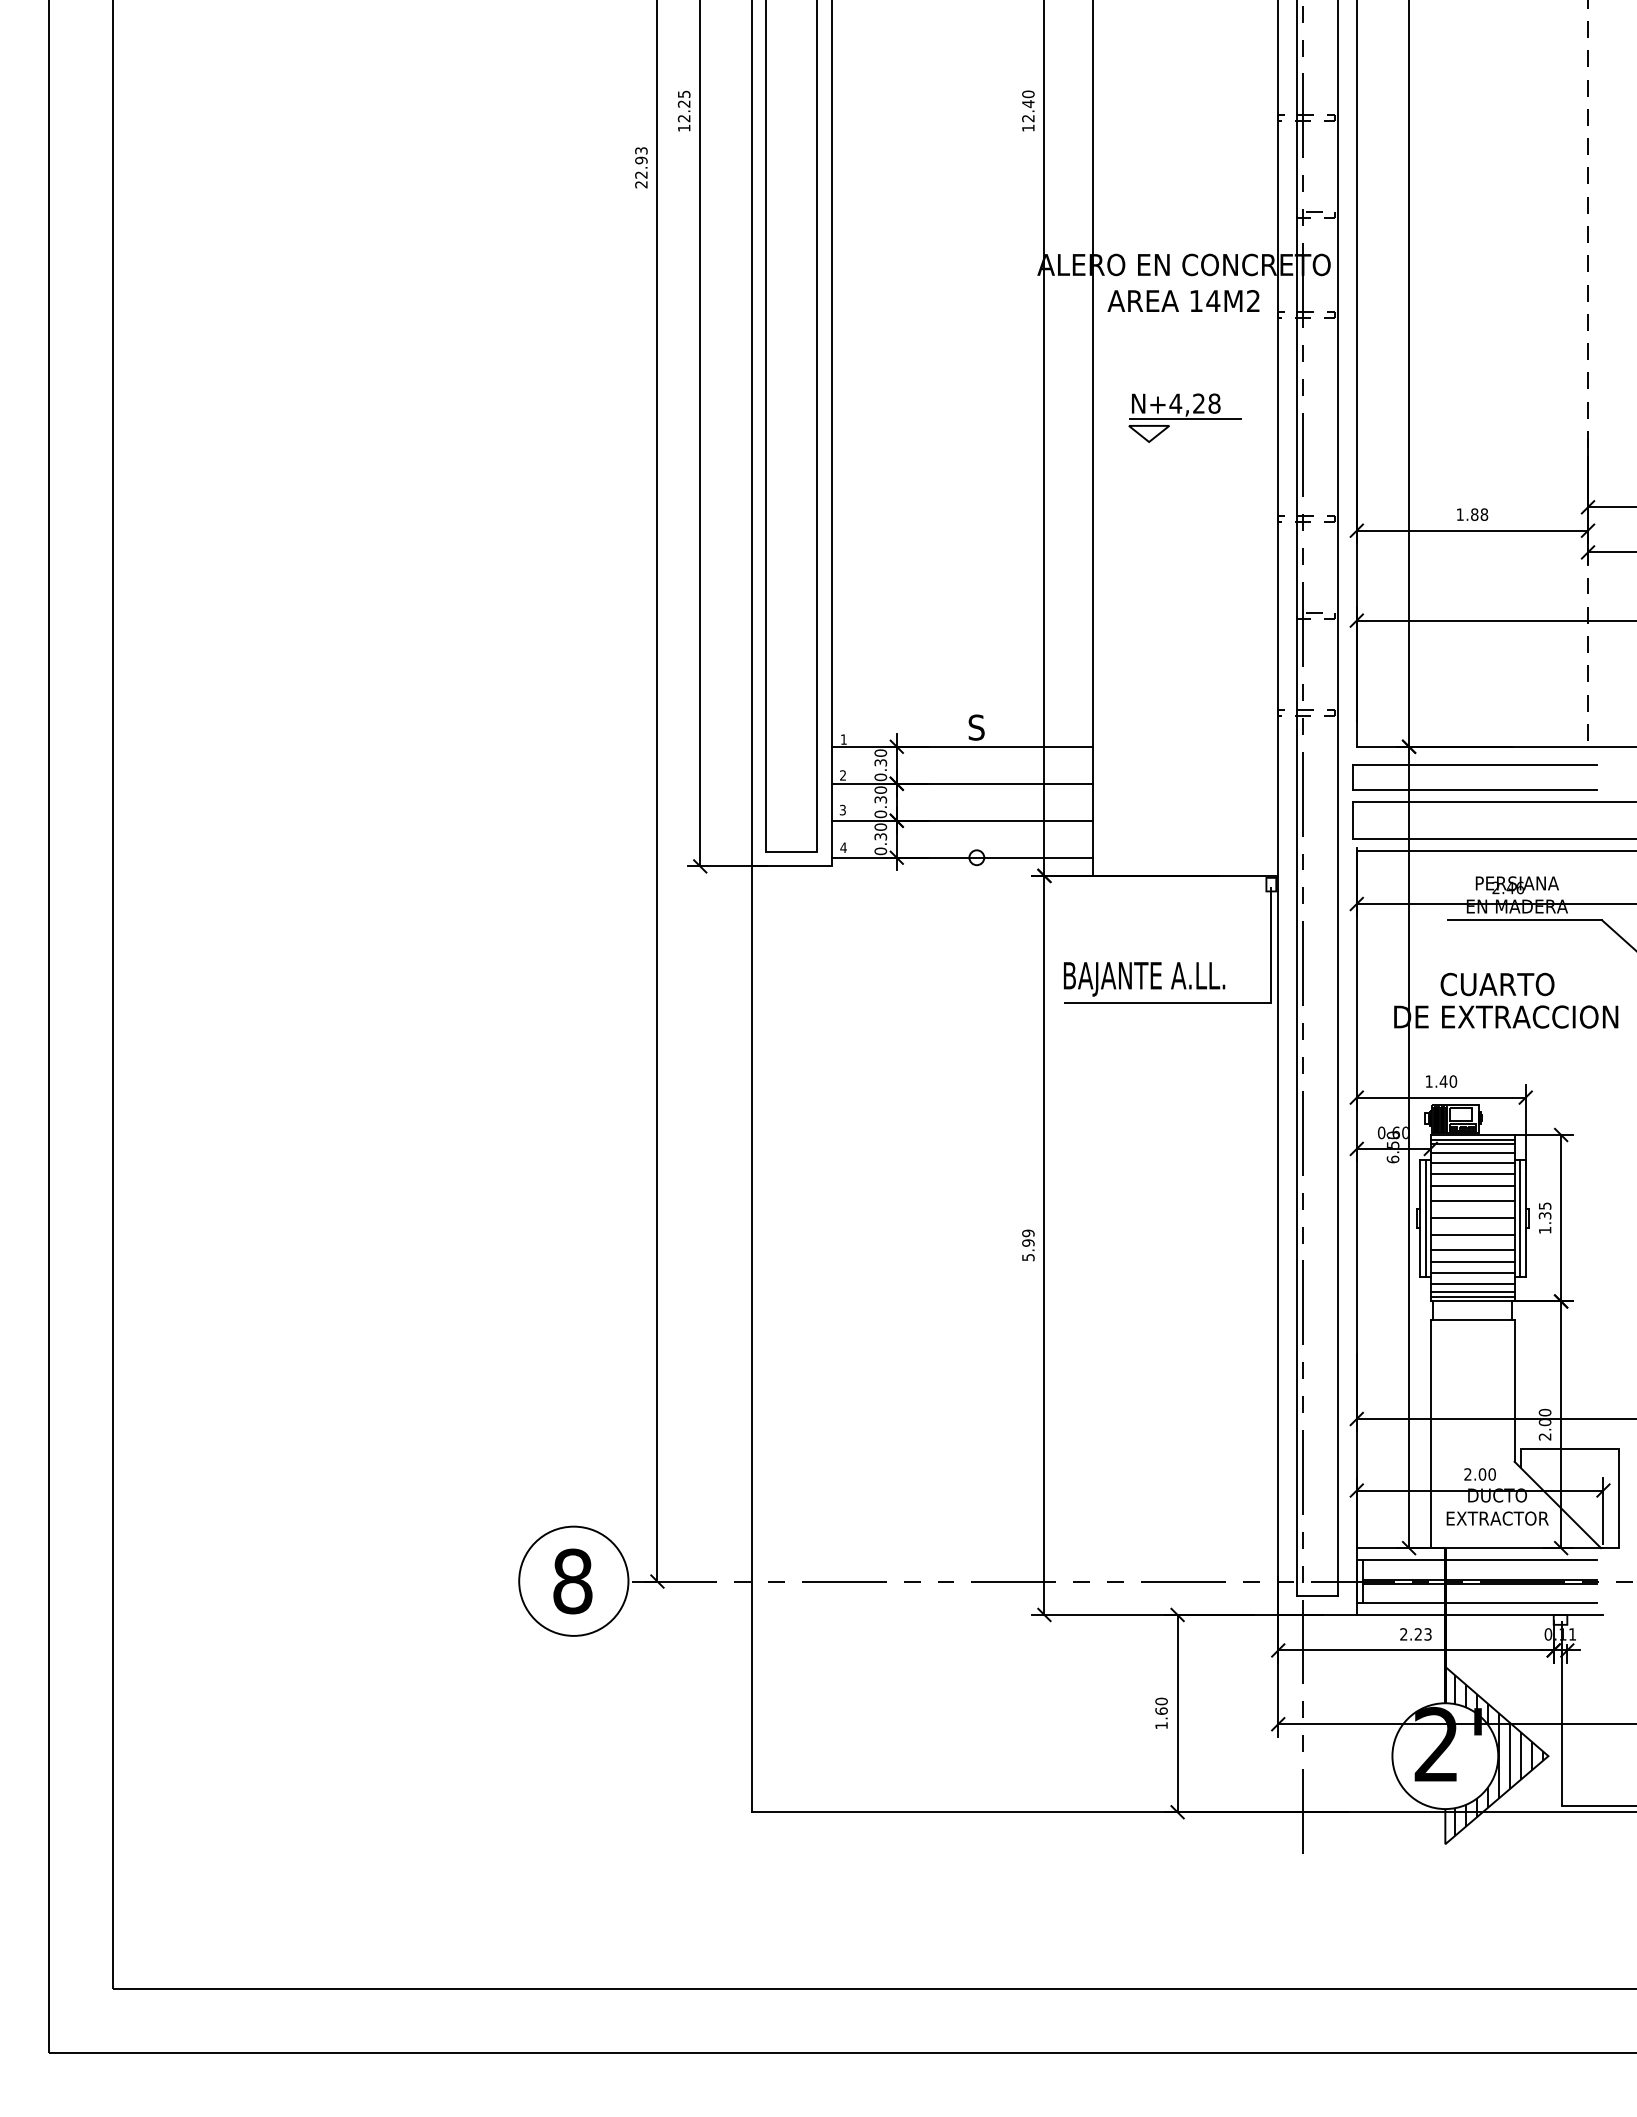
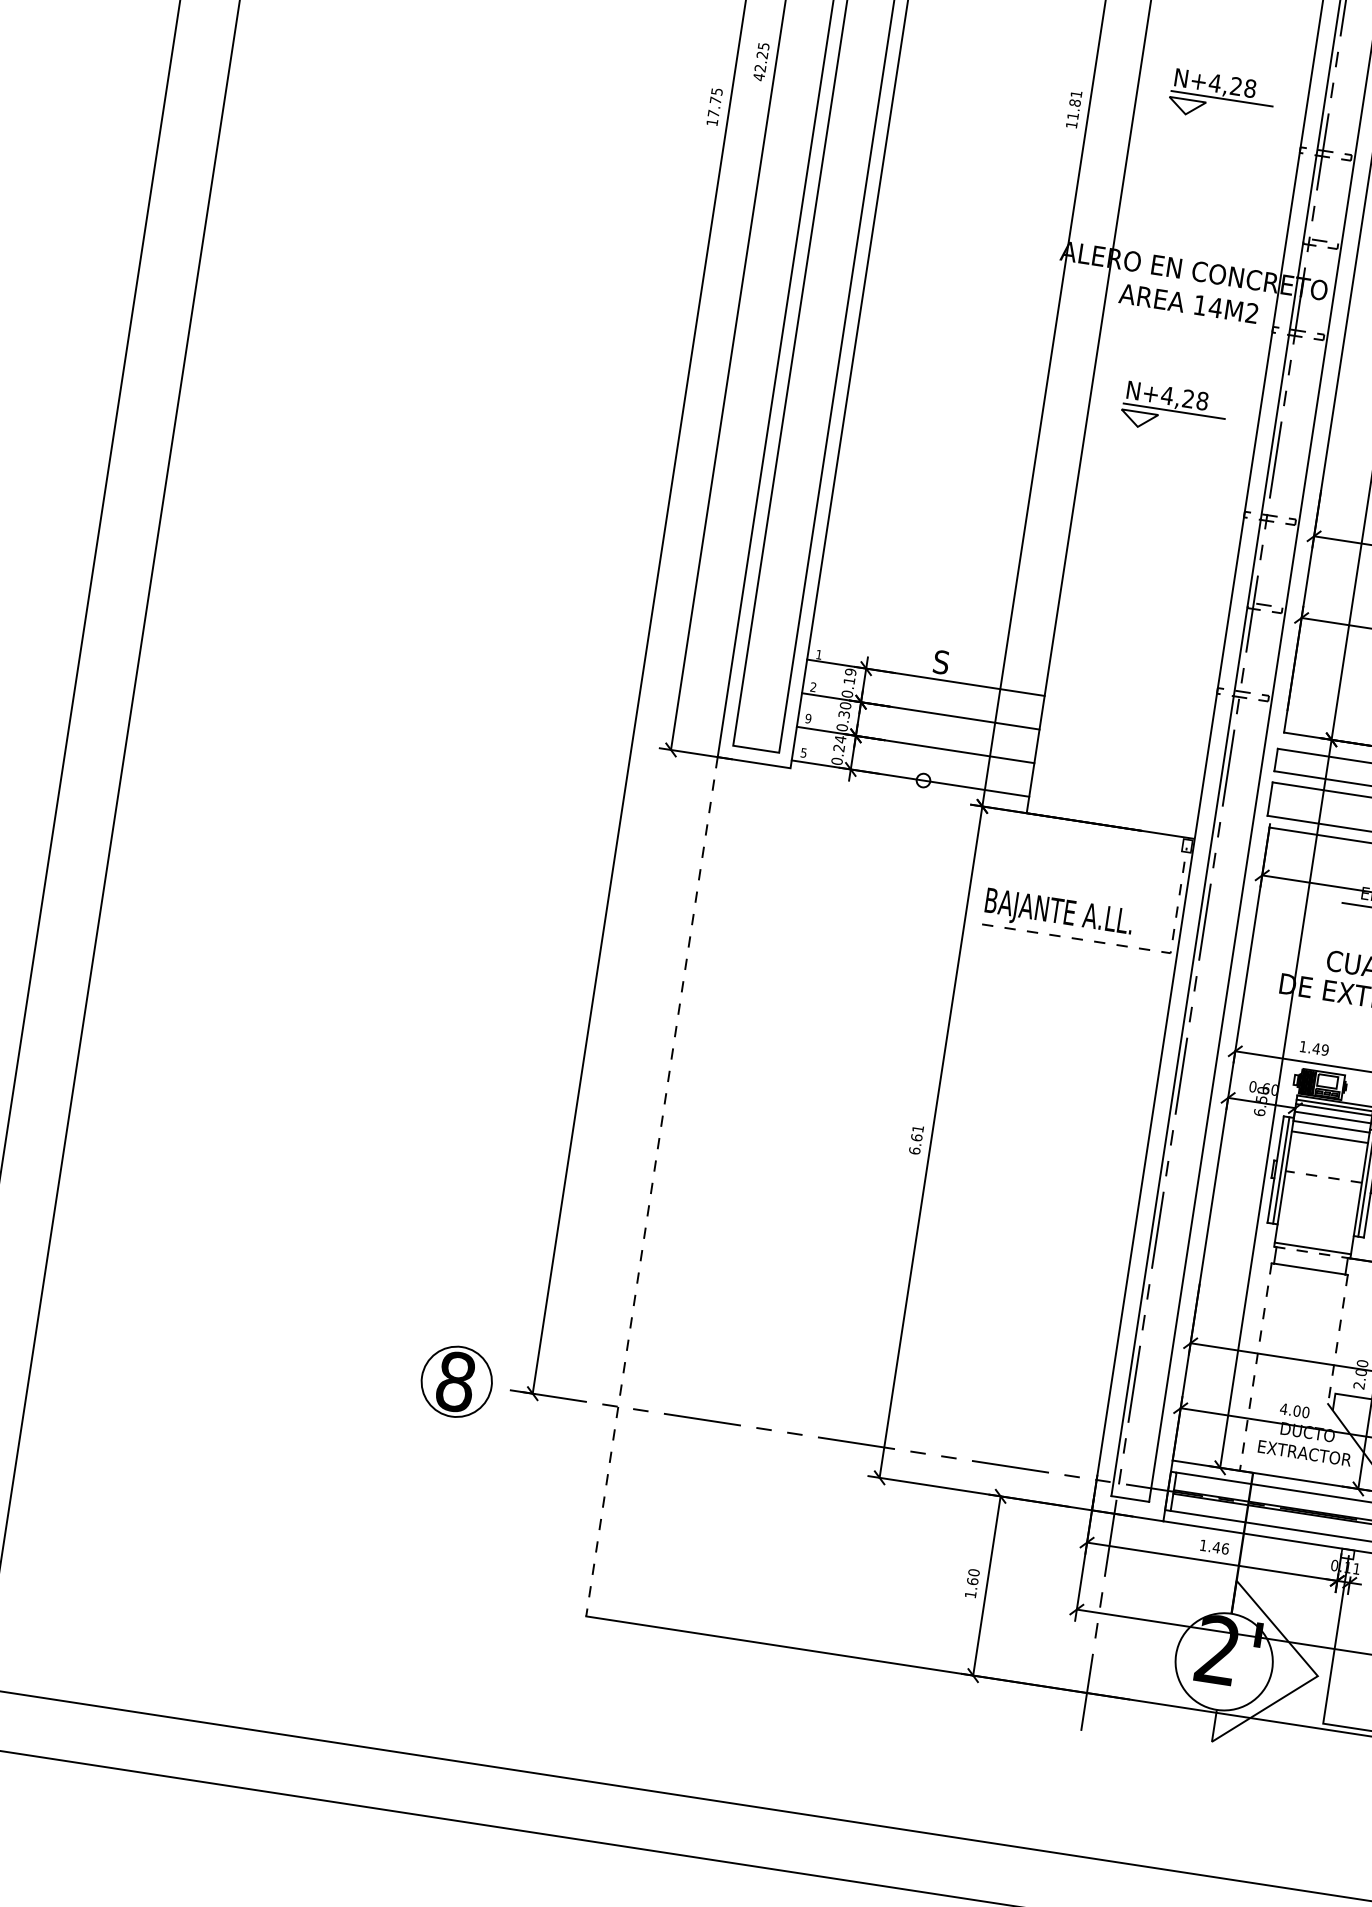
part: (1184, 73) -> (1221, 97), added
text: (1028, 106) -> (1074, 105), 12.40 -> 11.81
text: (684, 128) -> (759, 77), 12.25 -> 42.25
text: (641, 167) -> (714, 106), 22.93 -> 17.75
text: (880, 757) -> (849, 676), 0.30 -> 0.19
text: (842, 810) -> (808, 718), 3 -> 9
text: (880, 831) -> (839, 743), 0.30 -> 0.24
text: (843, 847) -> (803, 752), 4 -> 5
line: (1226, 1002) -> (1130, 946), solid -> dashed
text: (1452, 1081) -> (1324, 1049), 1.40 -> 1.49
line: (1472, 1186) -> (1328, 1148), removed
line: (1472, 1201) -> (1325, 1161), removed
line: (1472, 1218) -> (1323, 1177), solid -> dashed
line: (1472, 1235) -> (1321, 1192), removed
text: (1028, 1245) -> (916, 1139), 5.99 -> 6.61
line: (1472, 1250) -> (1319, 1206), removed
line: (1472, 1262) -> (1317, 1217), removed
line: (1472, 1273) -> (1315, 1227), removed
line: (1472, 1283) -> (1314, 1236), removed
line: (1472, 1292) -> (1313, 1244), removed
line: (1472, 1301) -> (1312, 1252), solid -> dashed
line: (751, 1339) -> (651, 1186), solid -> dashed
line: (1514, 1391) -> (1337, 1340), solid -> dashed
line: (1430, 1434) -> (1255, 1367), solid -> dashed
text: (1467, 1474) -> (1283, 1409), 2.00 -> 4.00
circle: (573, 1580) -> (456, 1381), size x0.7
text: (1415, 1634) -> (1214, 1547), 2.23 -> 1.46
hatch: (1498, 1755) -> (1272, 1668), removed

